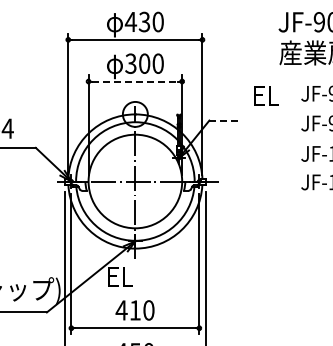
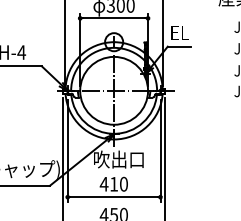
line: (135, 81) -> (114, 18), dashed -> solid
text: (266, 95) -> (180, 32), moved
line: (225, 120) -> (179, 46), dashed -> solid
text: (141, 276) -> (118, 159), EL -> 吹出口

